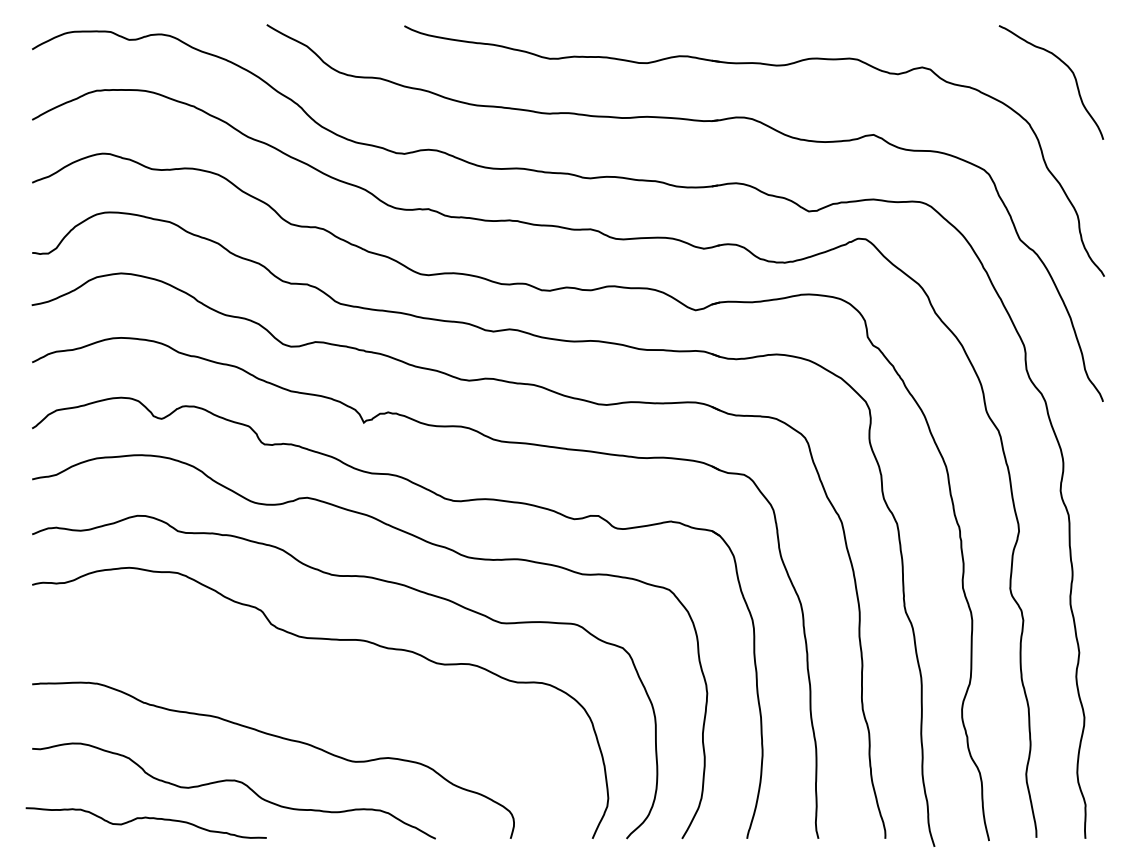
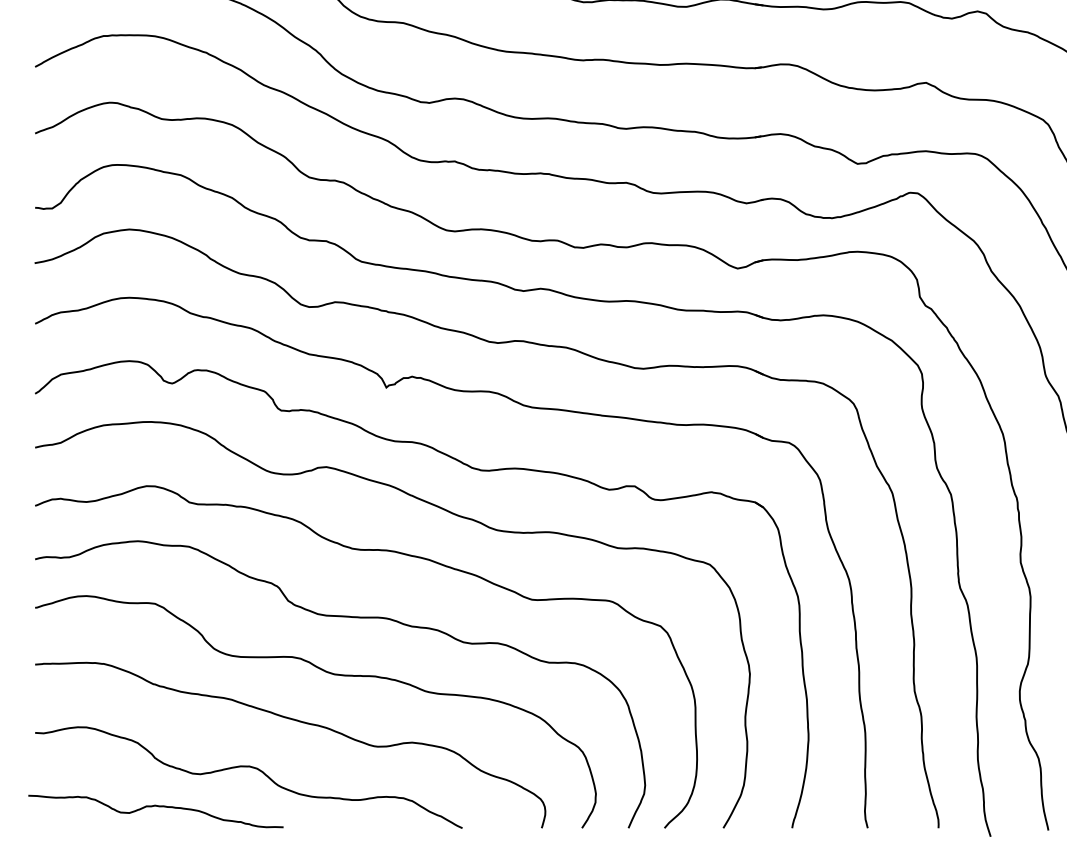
curve: (310, 693) -> (329, 674), added

